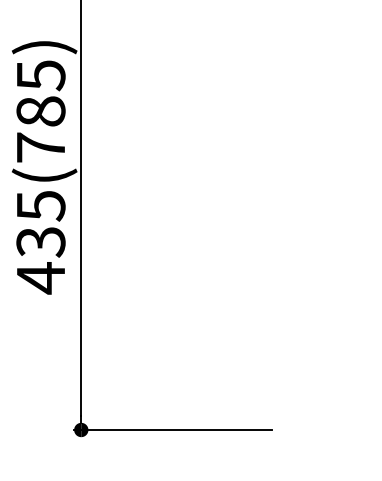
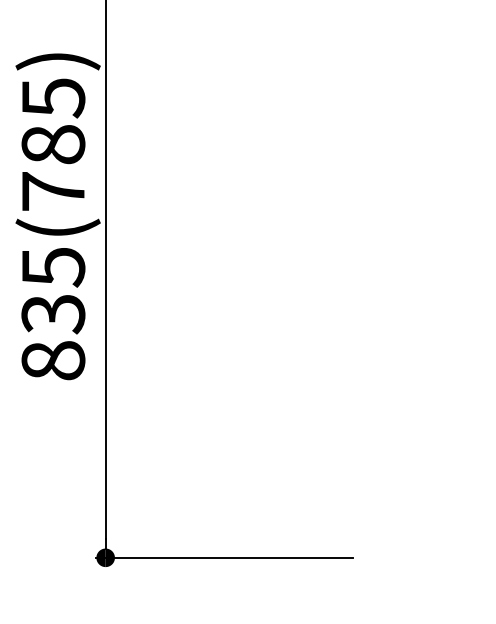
text: (40, 278) -> (52, 361), 435(785) -> 835(785)

